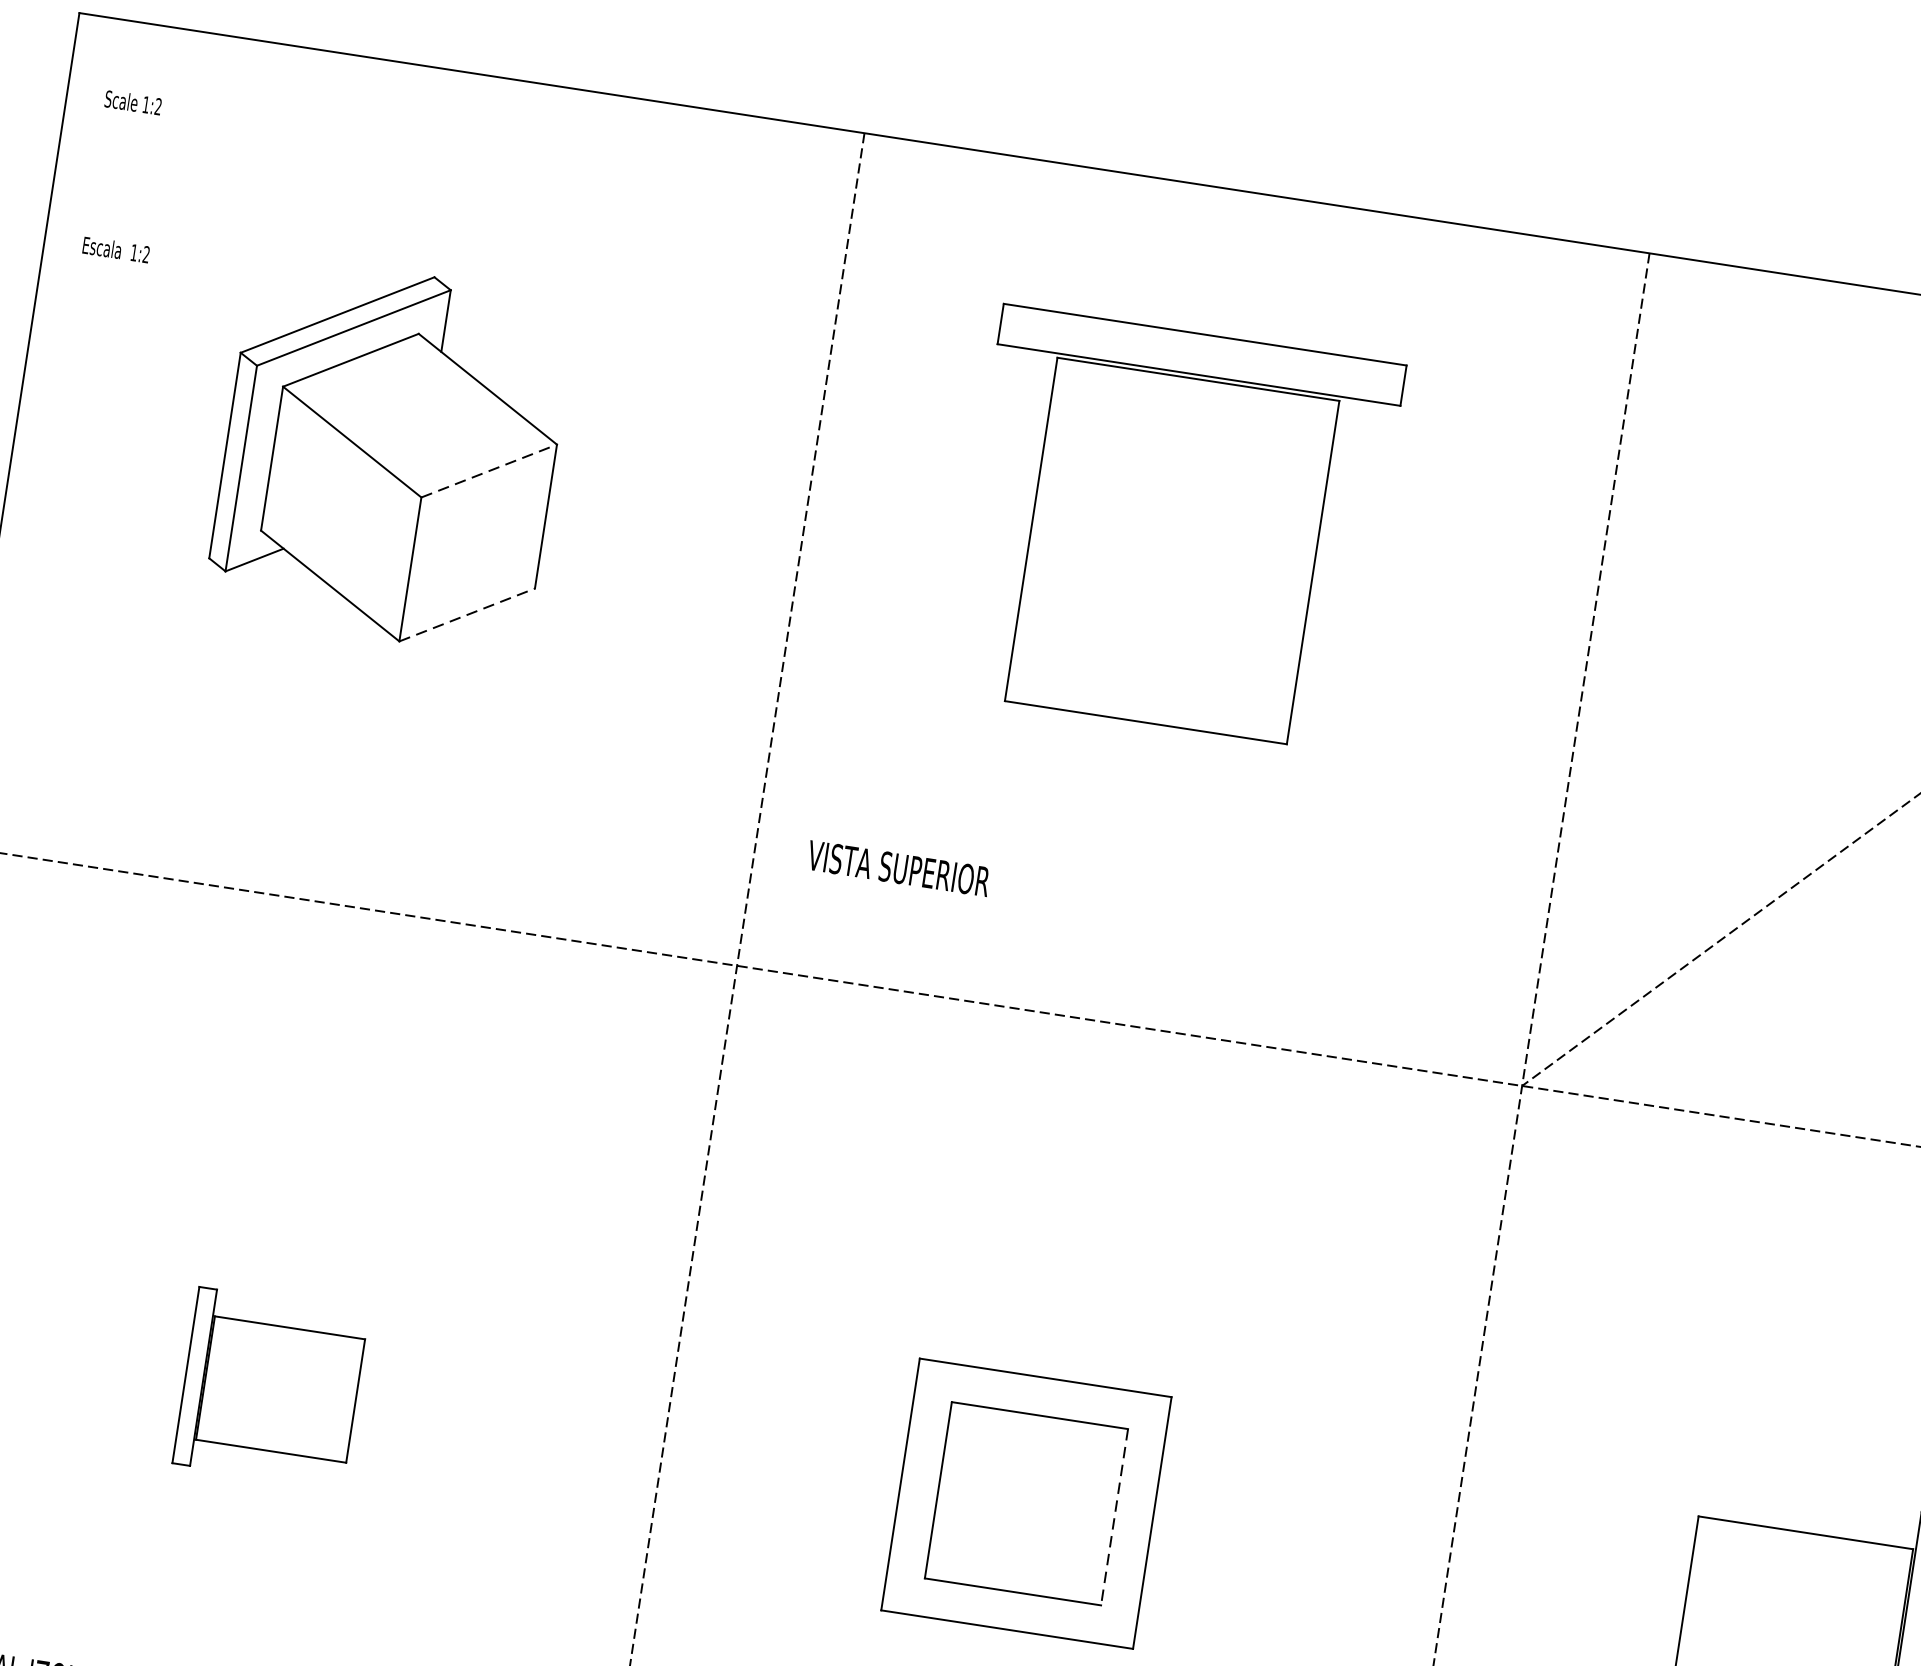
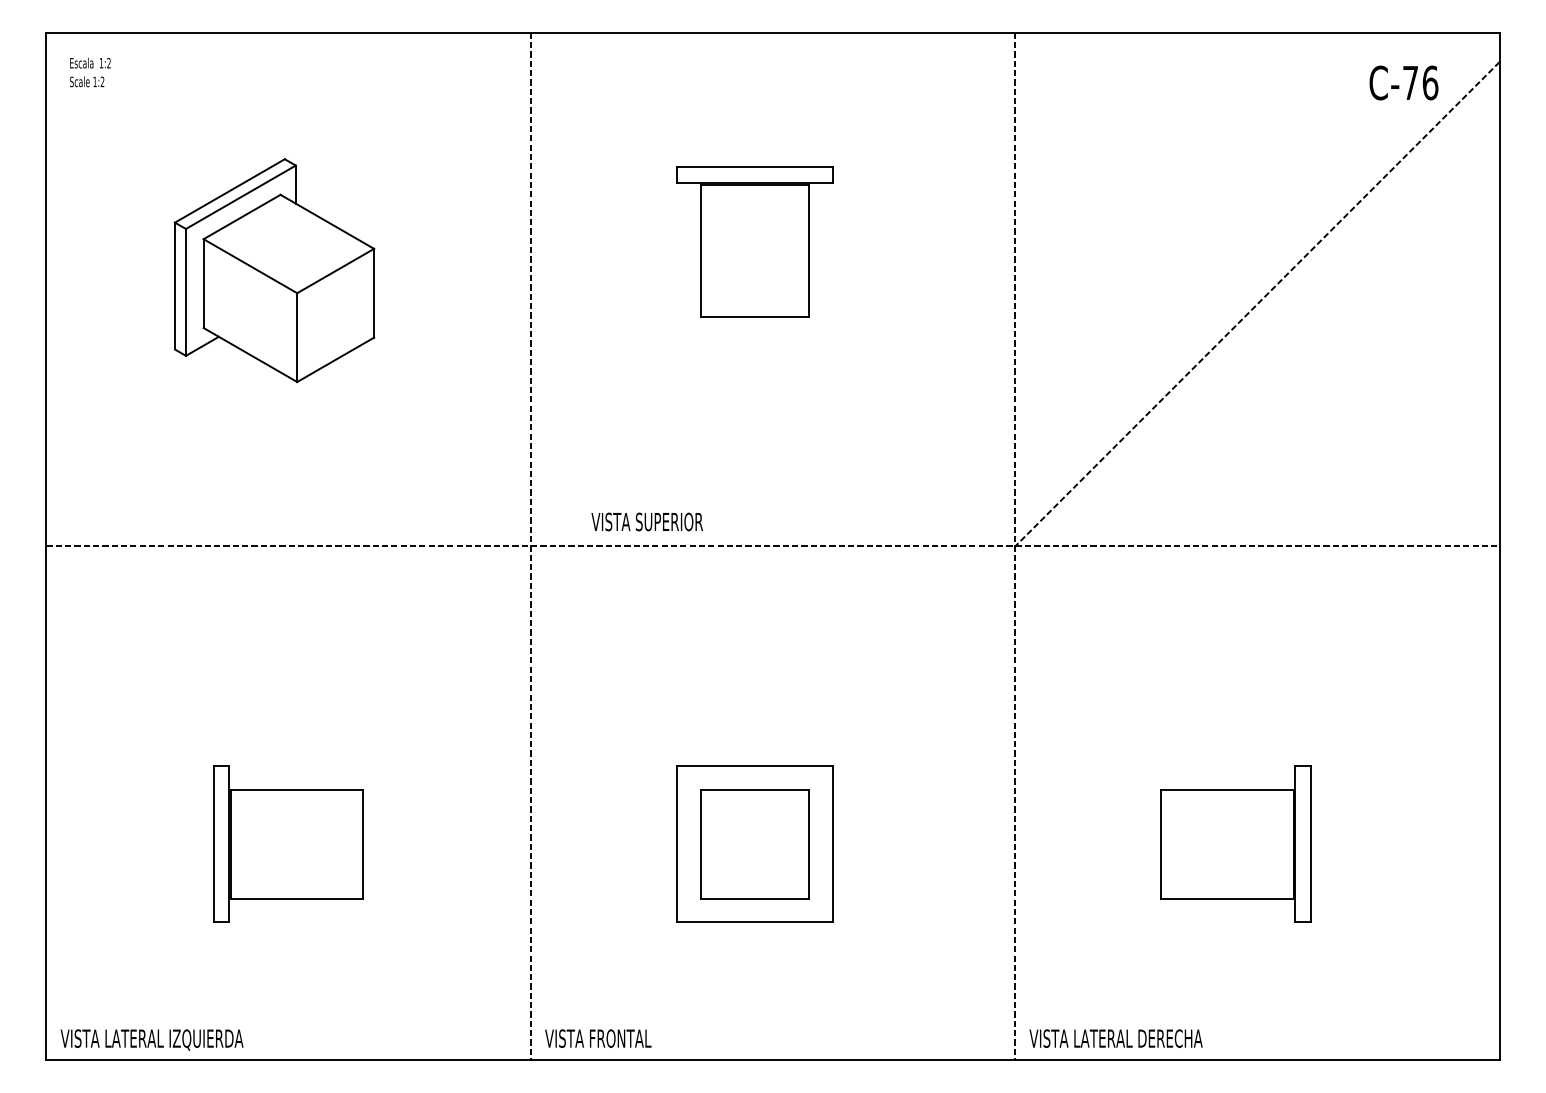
text: (116, 248) -> (90, 62), moved
line: (490, 470) -> (336, 270), dashed -> solid
part: (1175, 527) -> (754, 241), size x0.62
line: (468, 614) -> (336, 359), dashed -> solid
text: (897, 867) -> (646, 521), moved
part: (270, 1387) -> (288, 843), size x1.43
line: (1114, 1517) -> (809, 844), dashed -> solid

